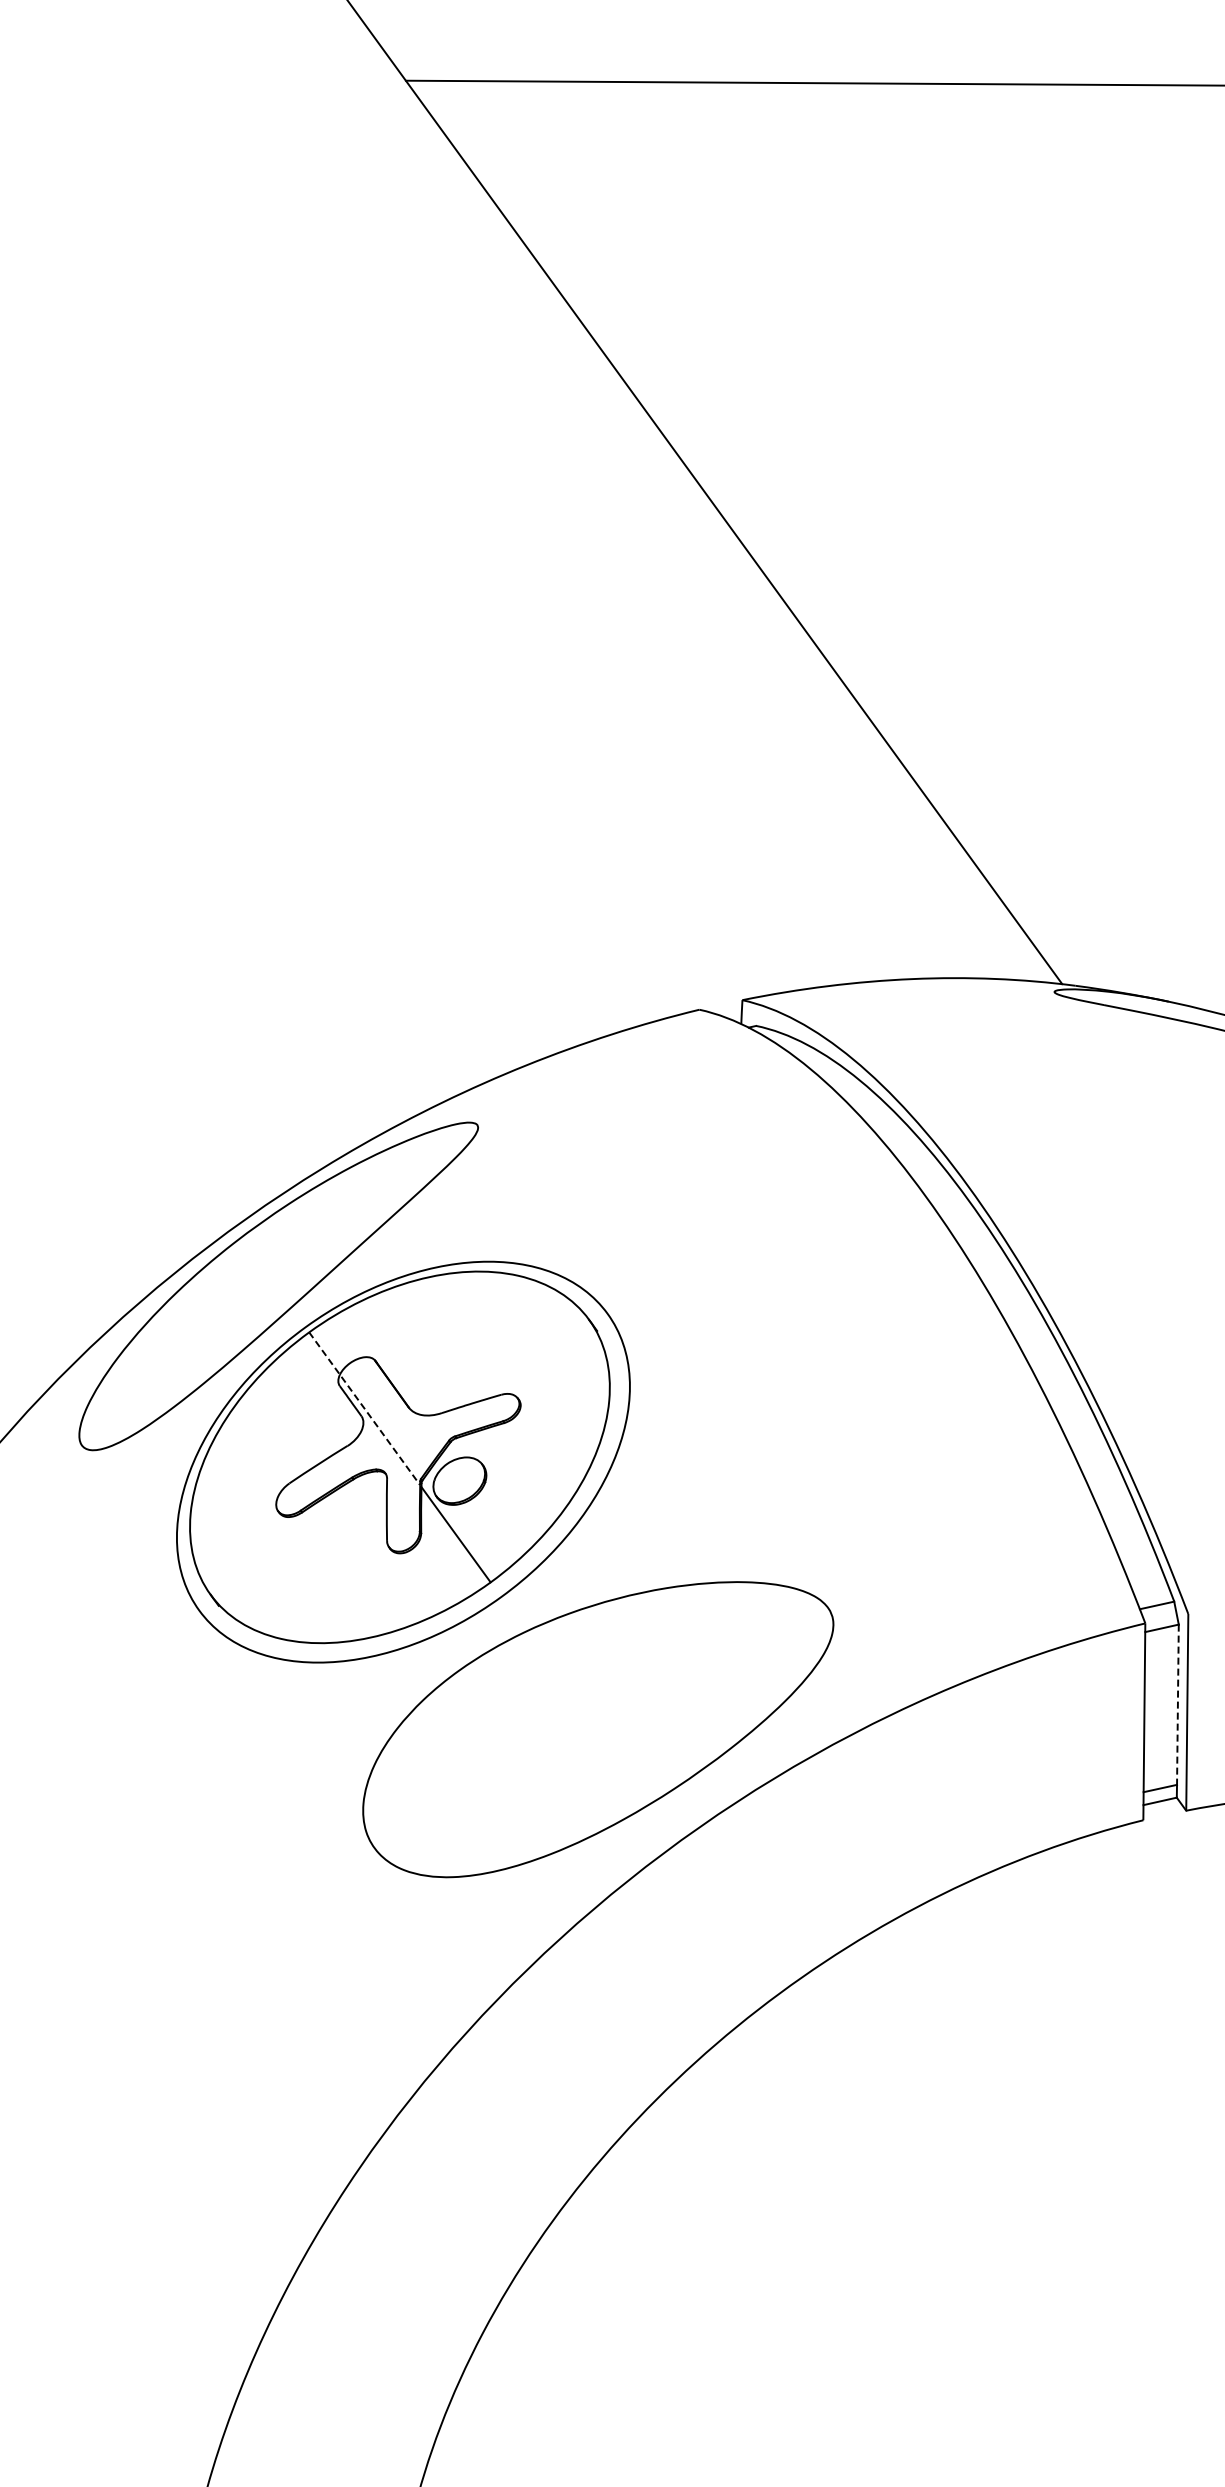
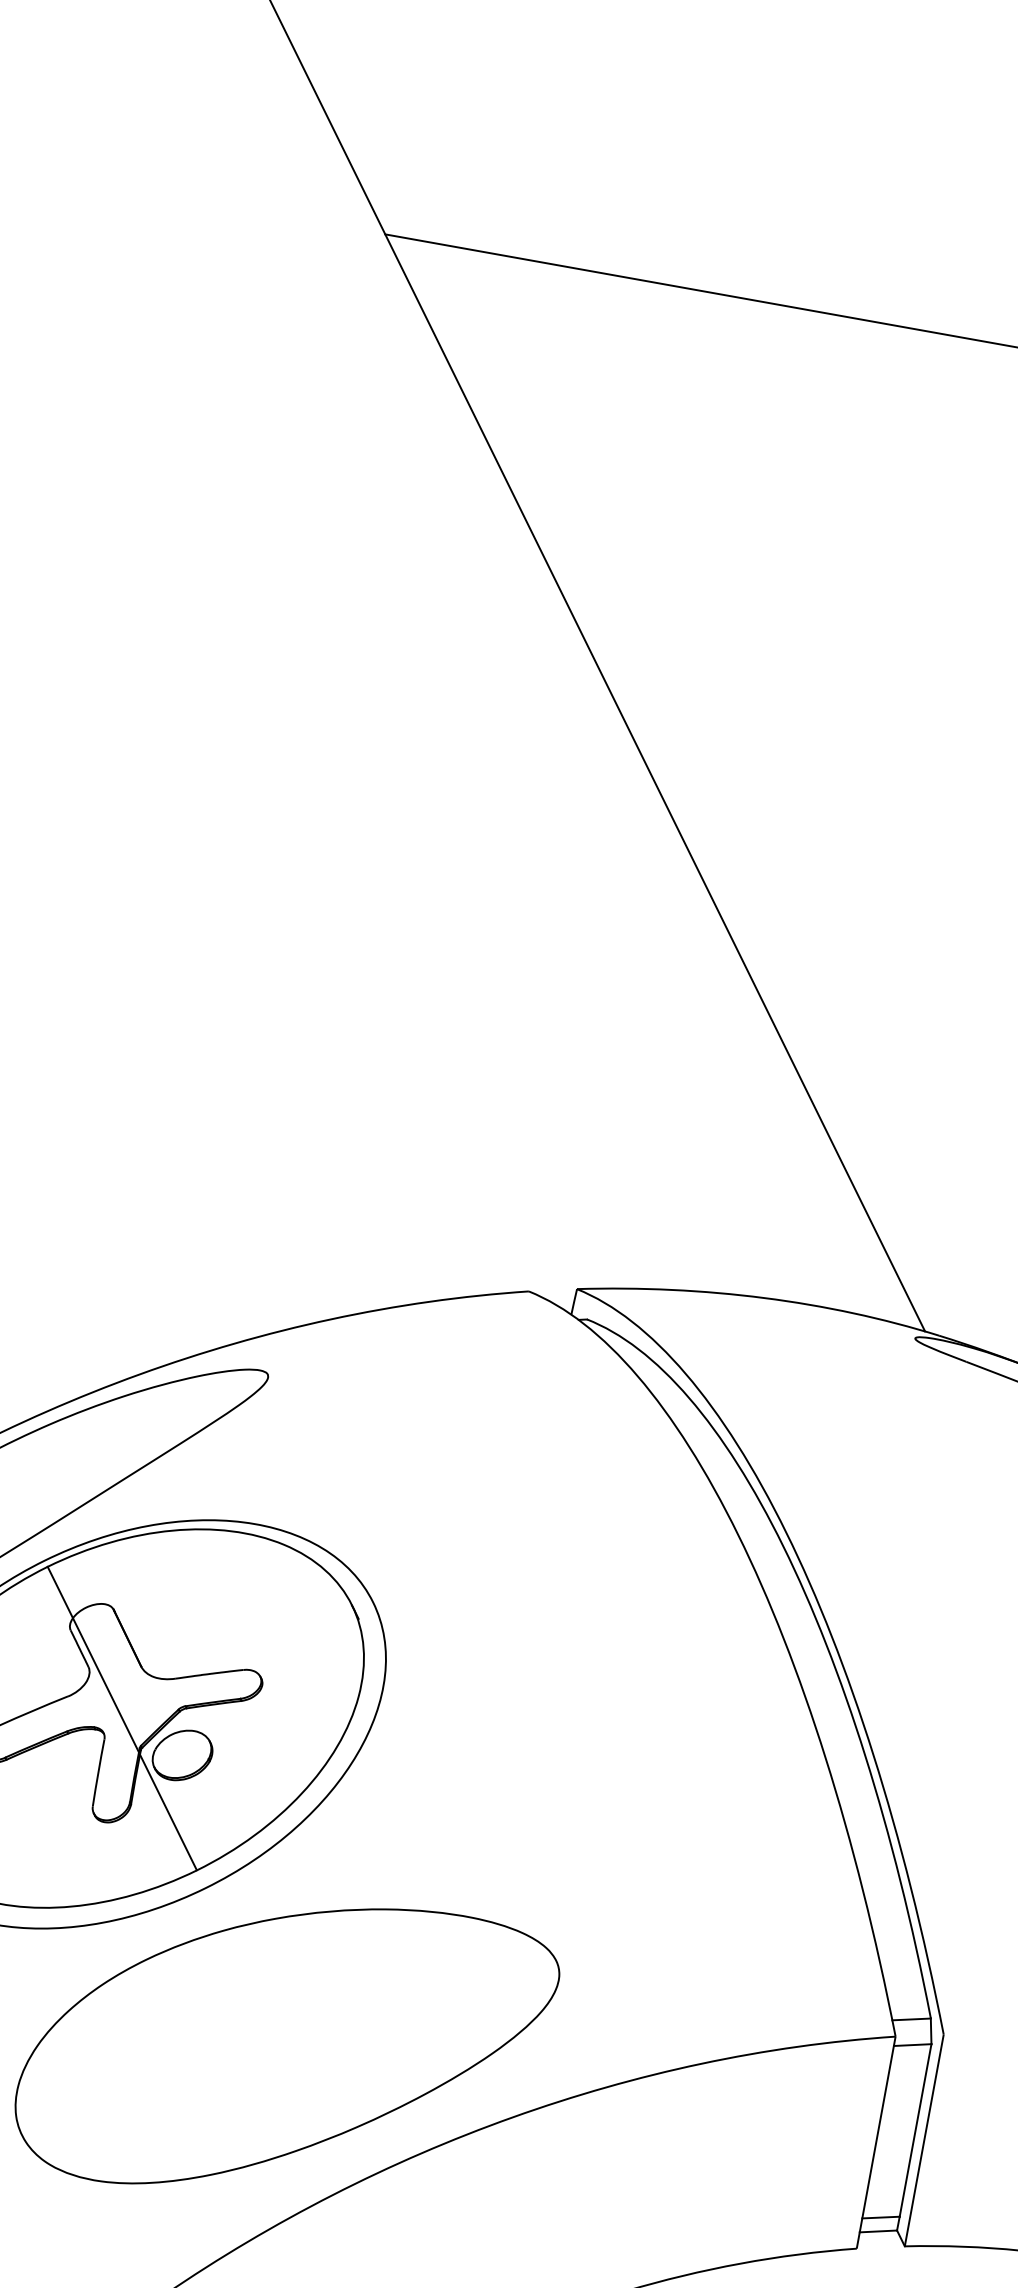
line: (364, 1409) -> (93, 1660), dashed -> solid
line: (1177, 1705) -> (915, 2131), dashed -> solid

